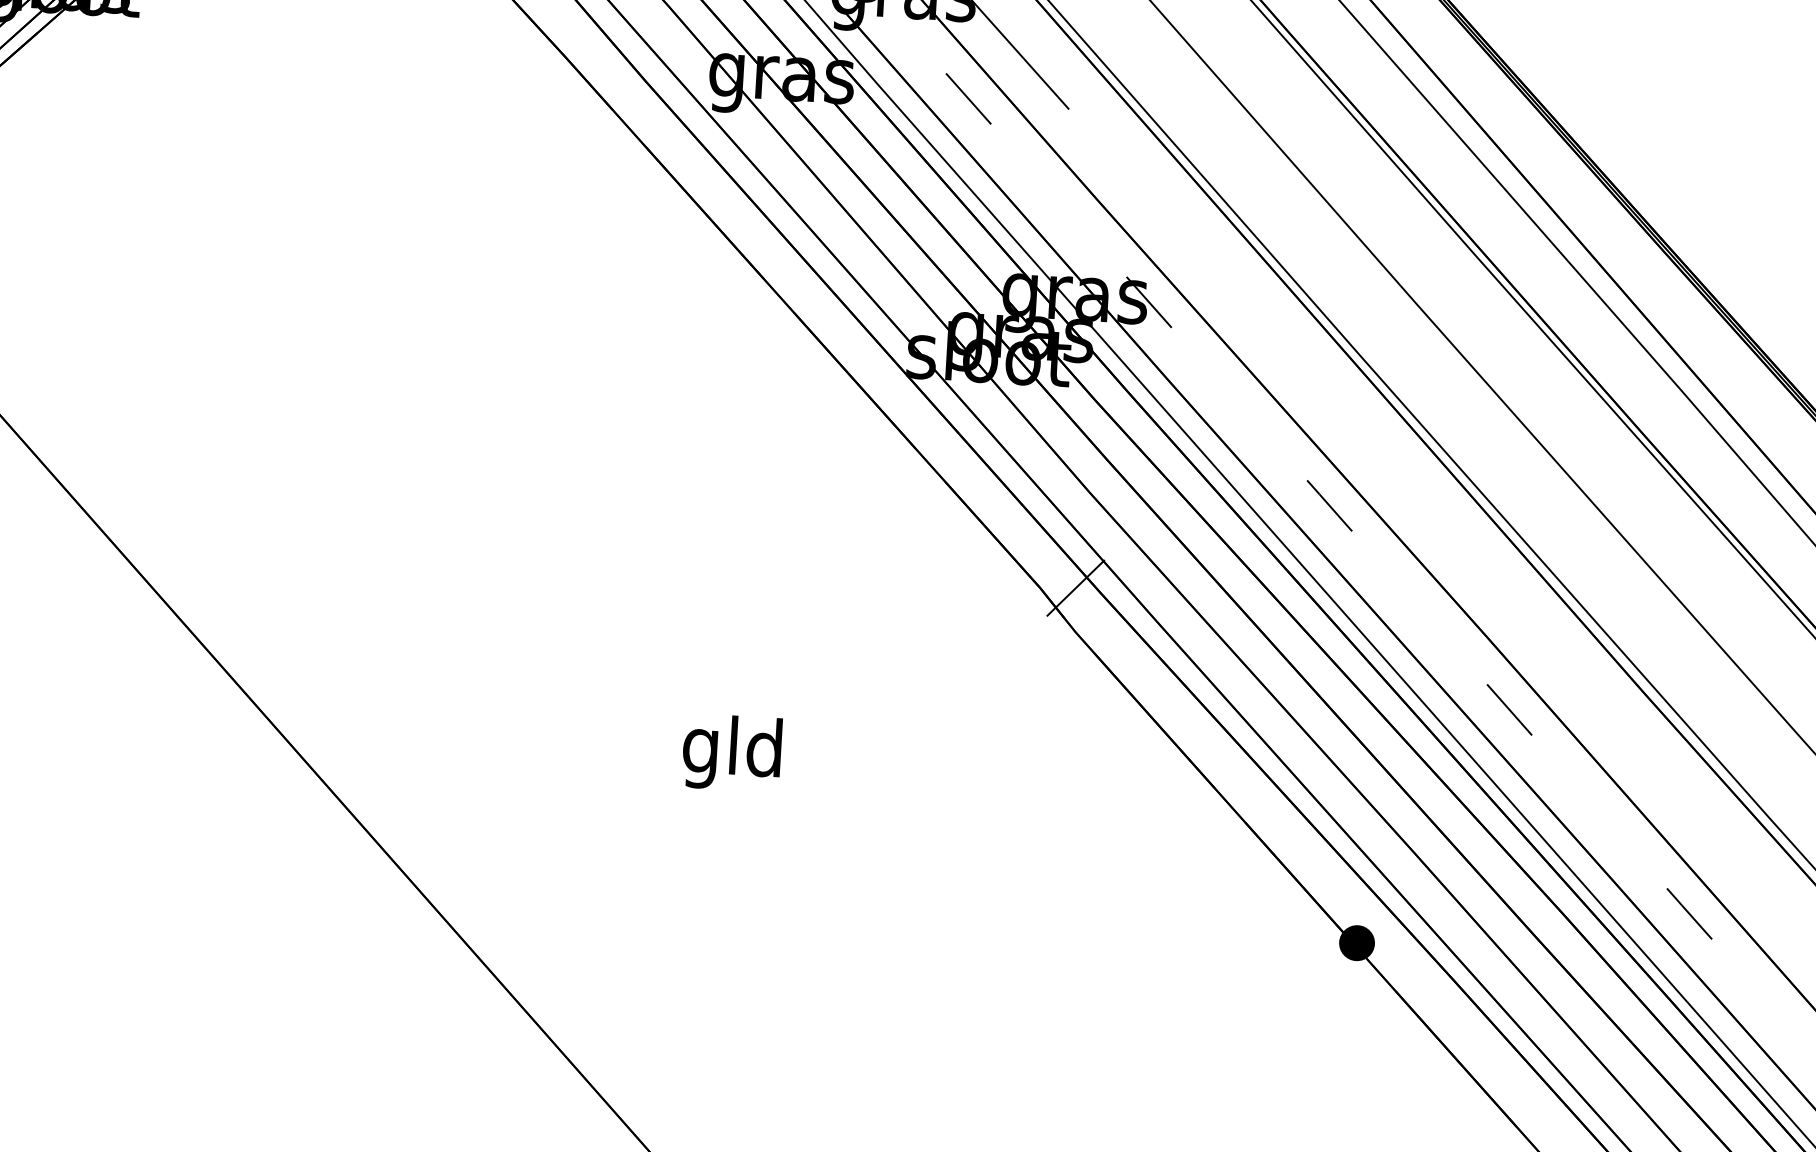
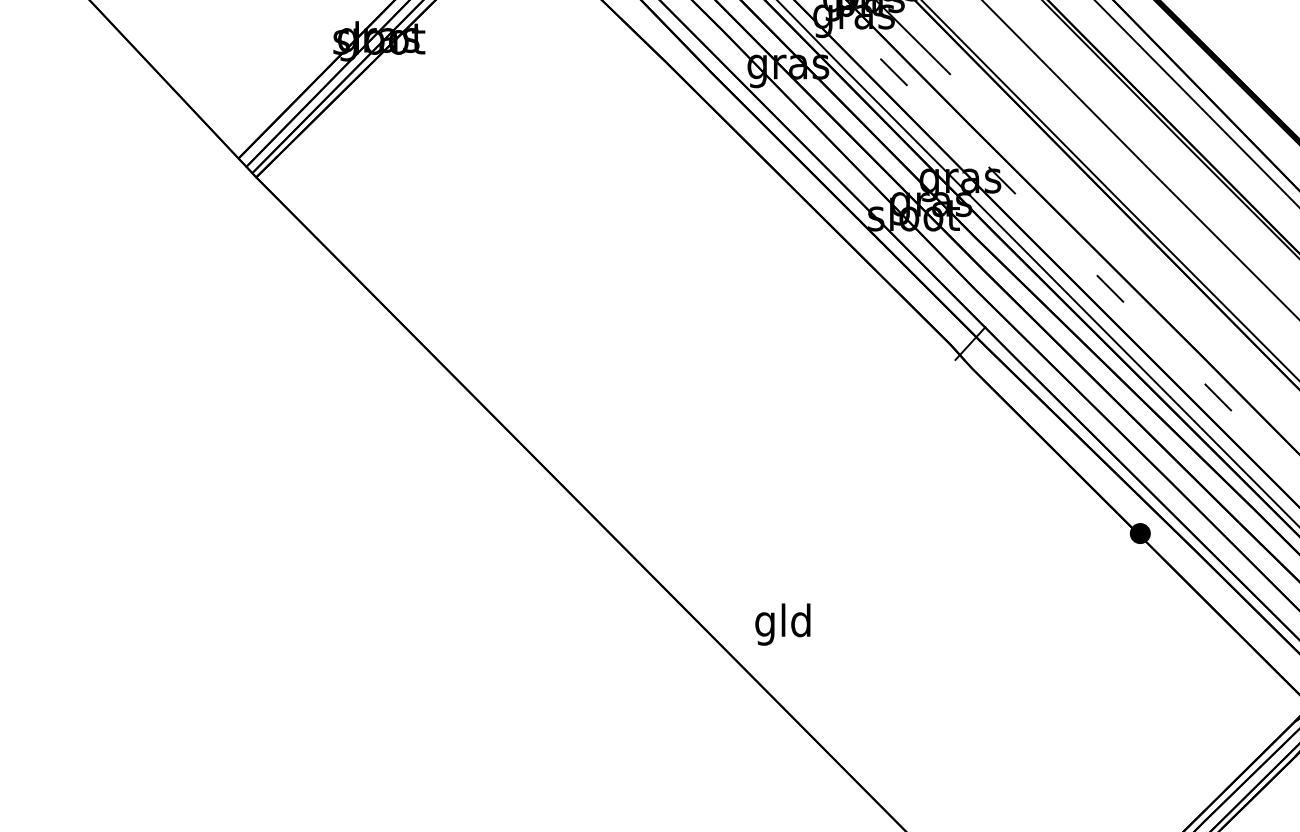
text: (731, 752) -> (782, 624), moved

